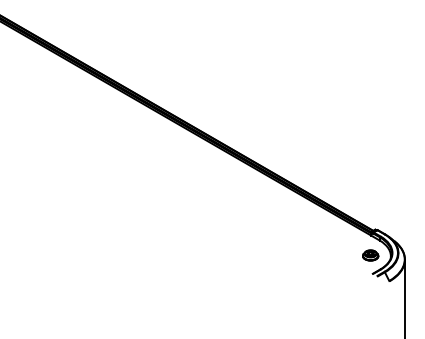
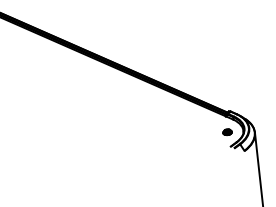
part: (370, 255) -> (227, 132), size x0.7

